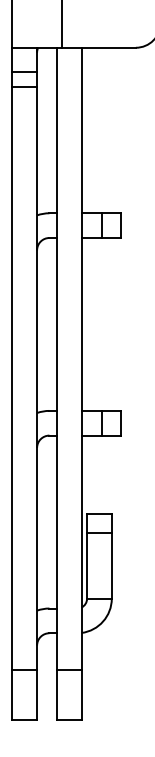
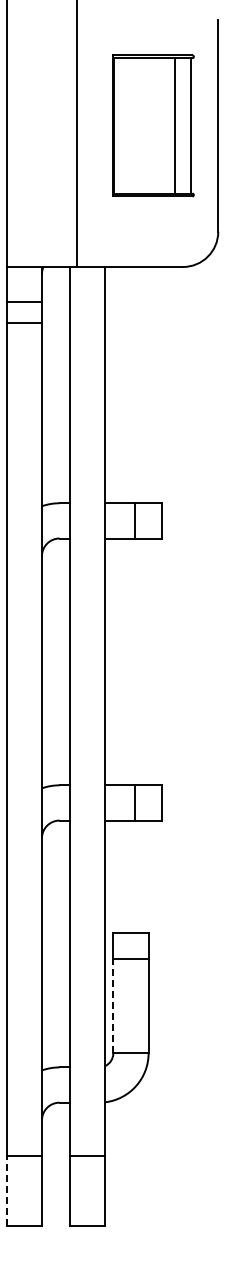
line: (87, 565) -> (113, 1006), solid -> dashed
line: (12, 694) -> (6, 1190), solid -> dashed

